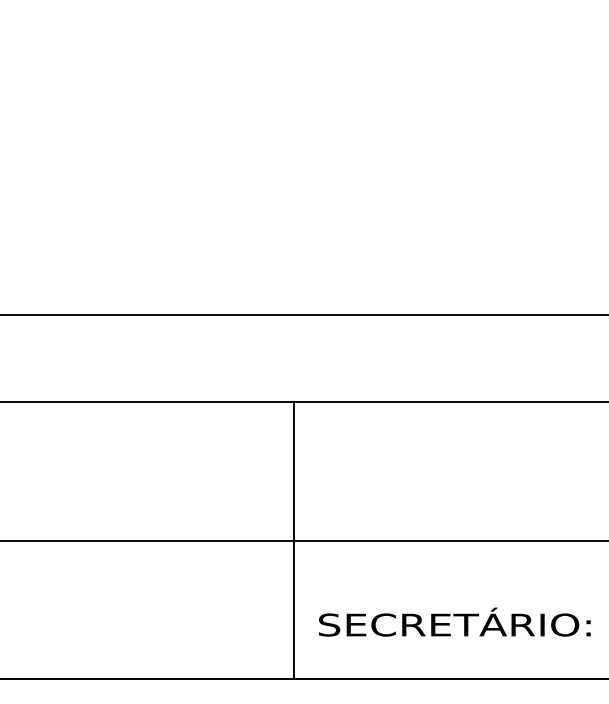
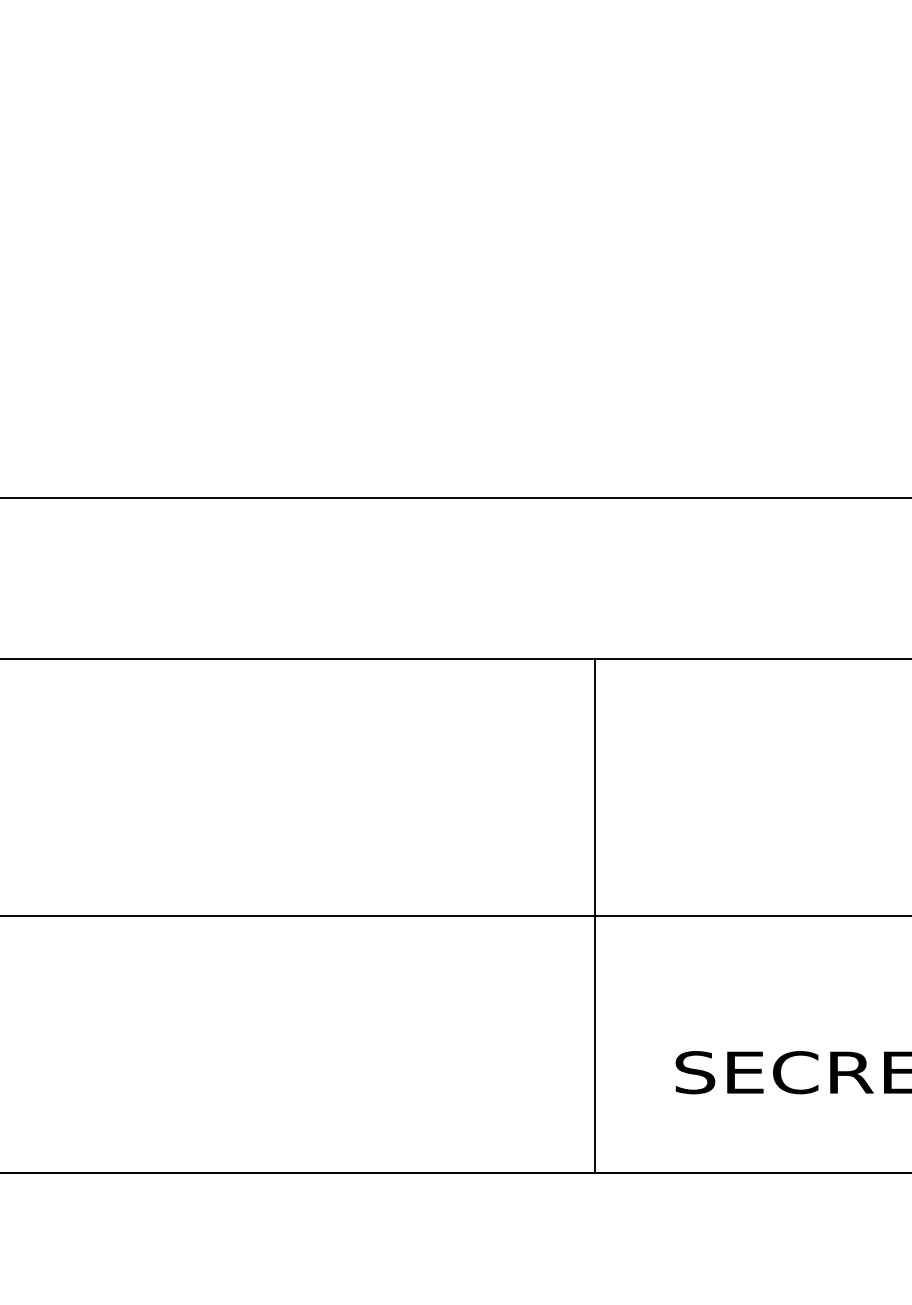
line: (294, 540) -> (595, 915), moved

